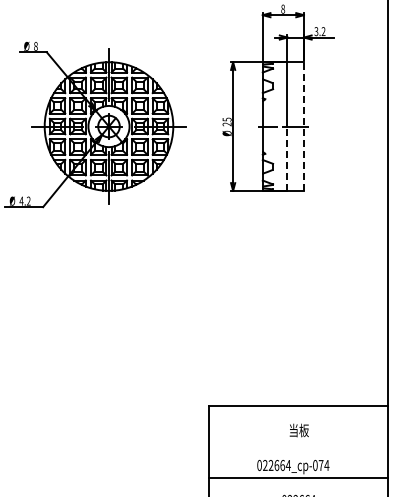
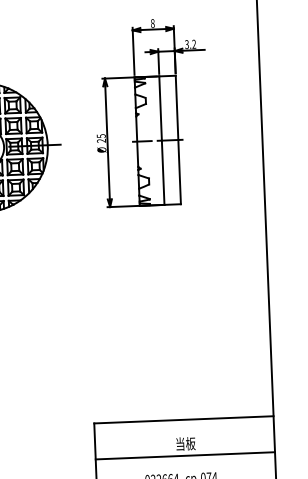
line: (303, 126) -> (177, 139), dashed -> solid
line: (287, 158) -> (163, 172), dashed -> solid
line: (298, 442) -> (185, 455), added

